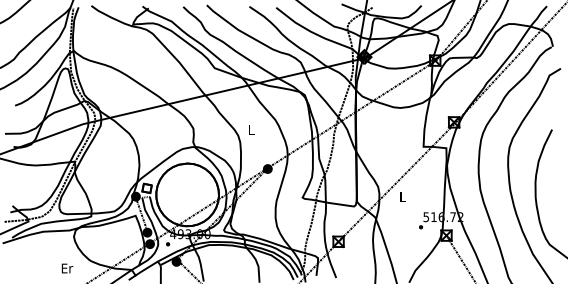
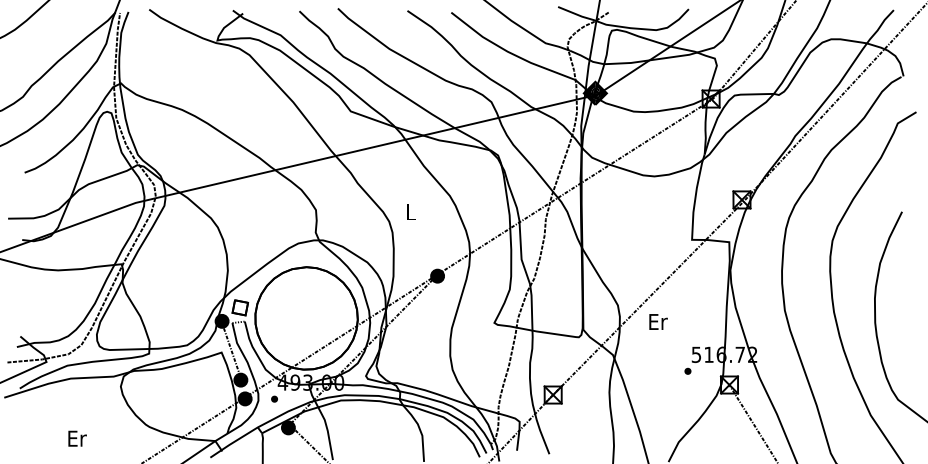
text: (402, 196) -> (657, 321), L -> Er
text: (67, 268) -> (77, 438), moved

